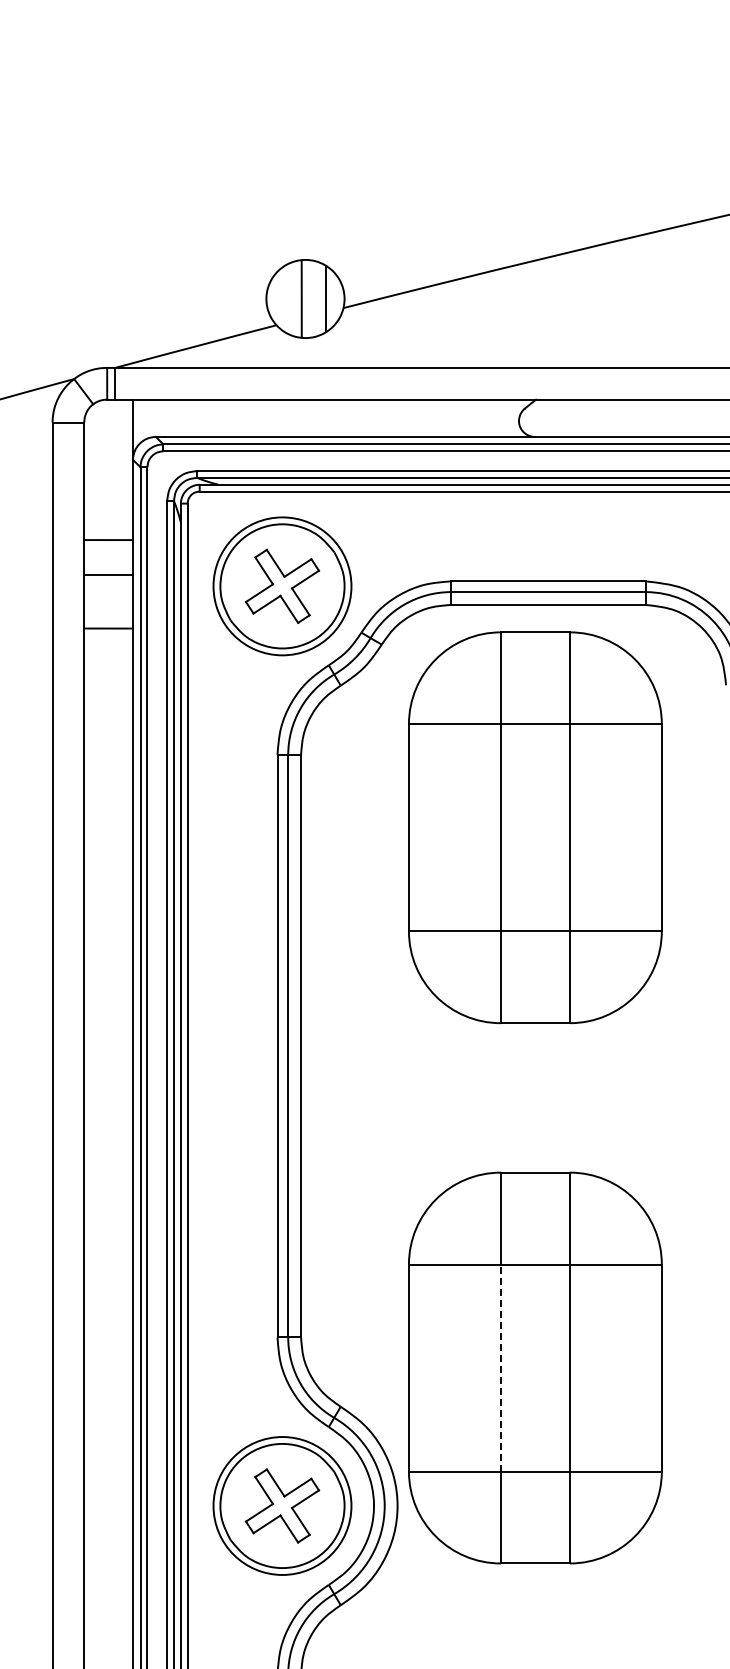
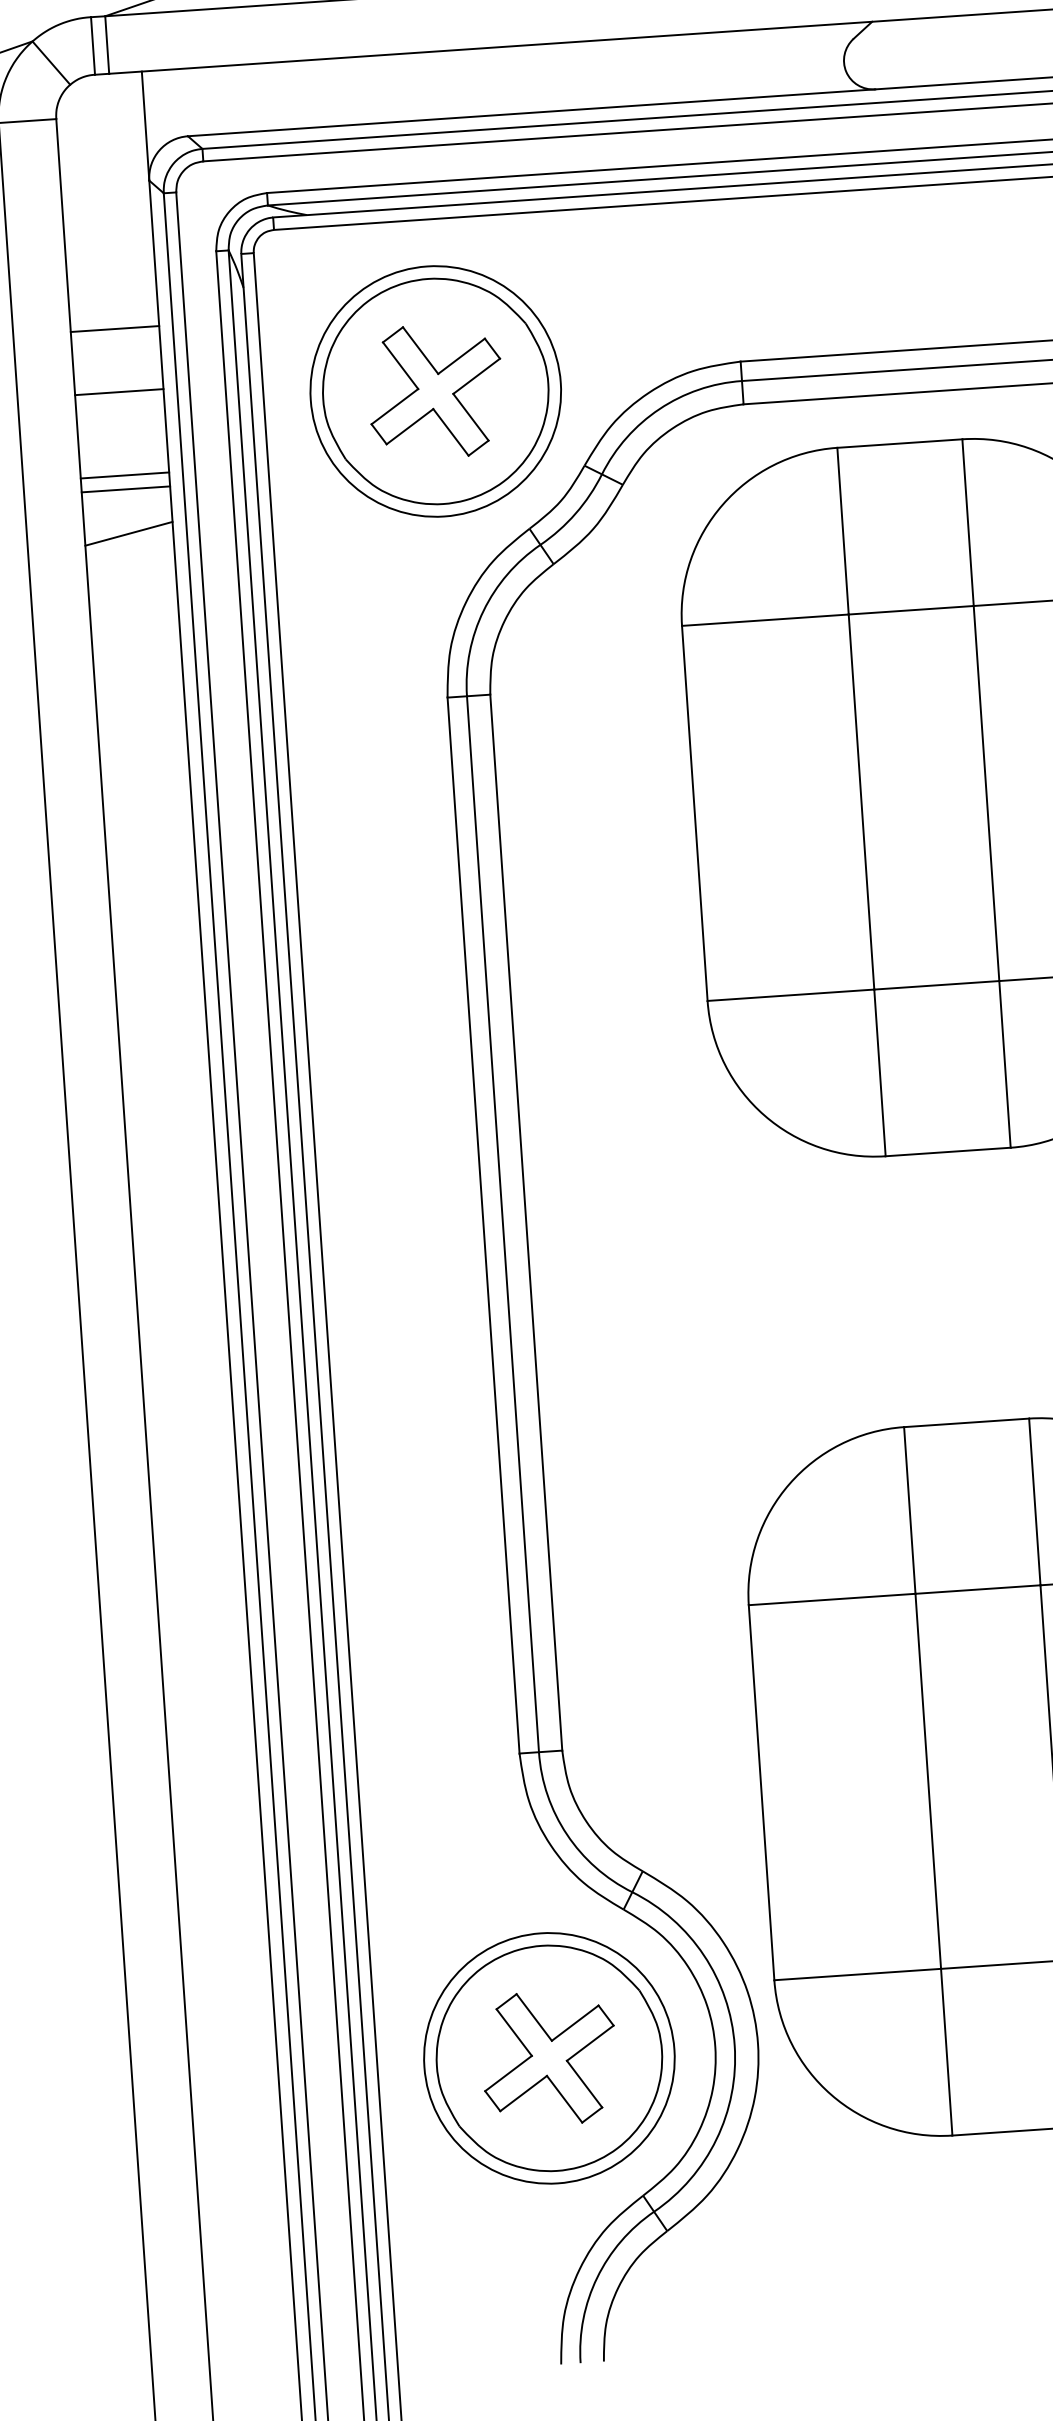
line: (108, 620) -> (124, 474), added
line: (108, 652) -> (128, 532), added
line: (500, 1367) -> (927, 1780), dashed -> solid

